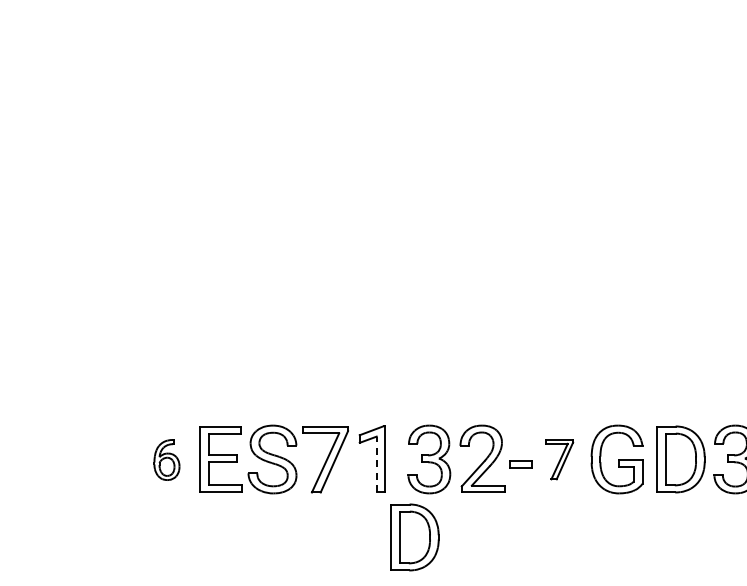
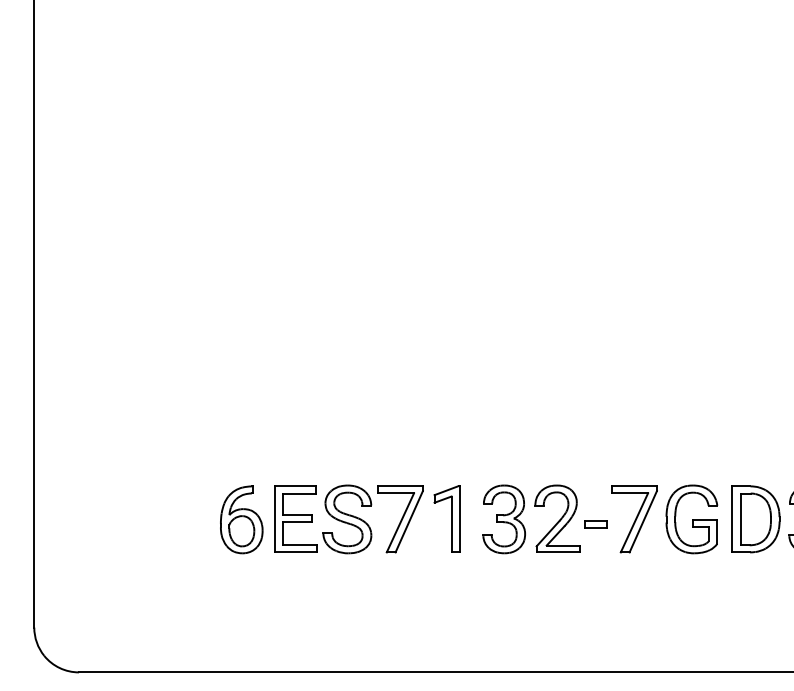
part: (166, 459) -> (241, 519), size x1.67
part: (559, 459) -> (634, 519), size x1.67
line: (376, 464) -> (451, 524), dashed -> solid
part: (414, 537) -> (489, 597), removed

